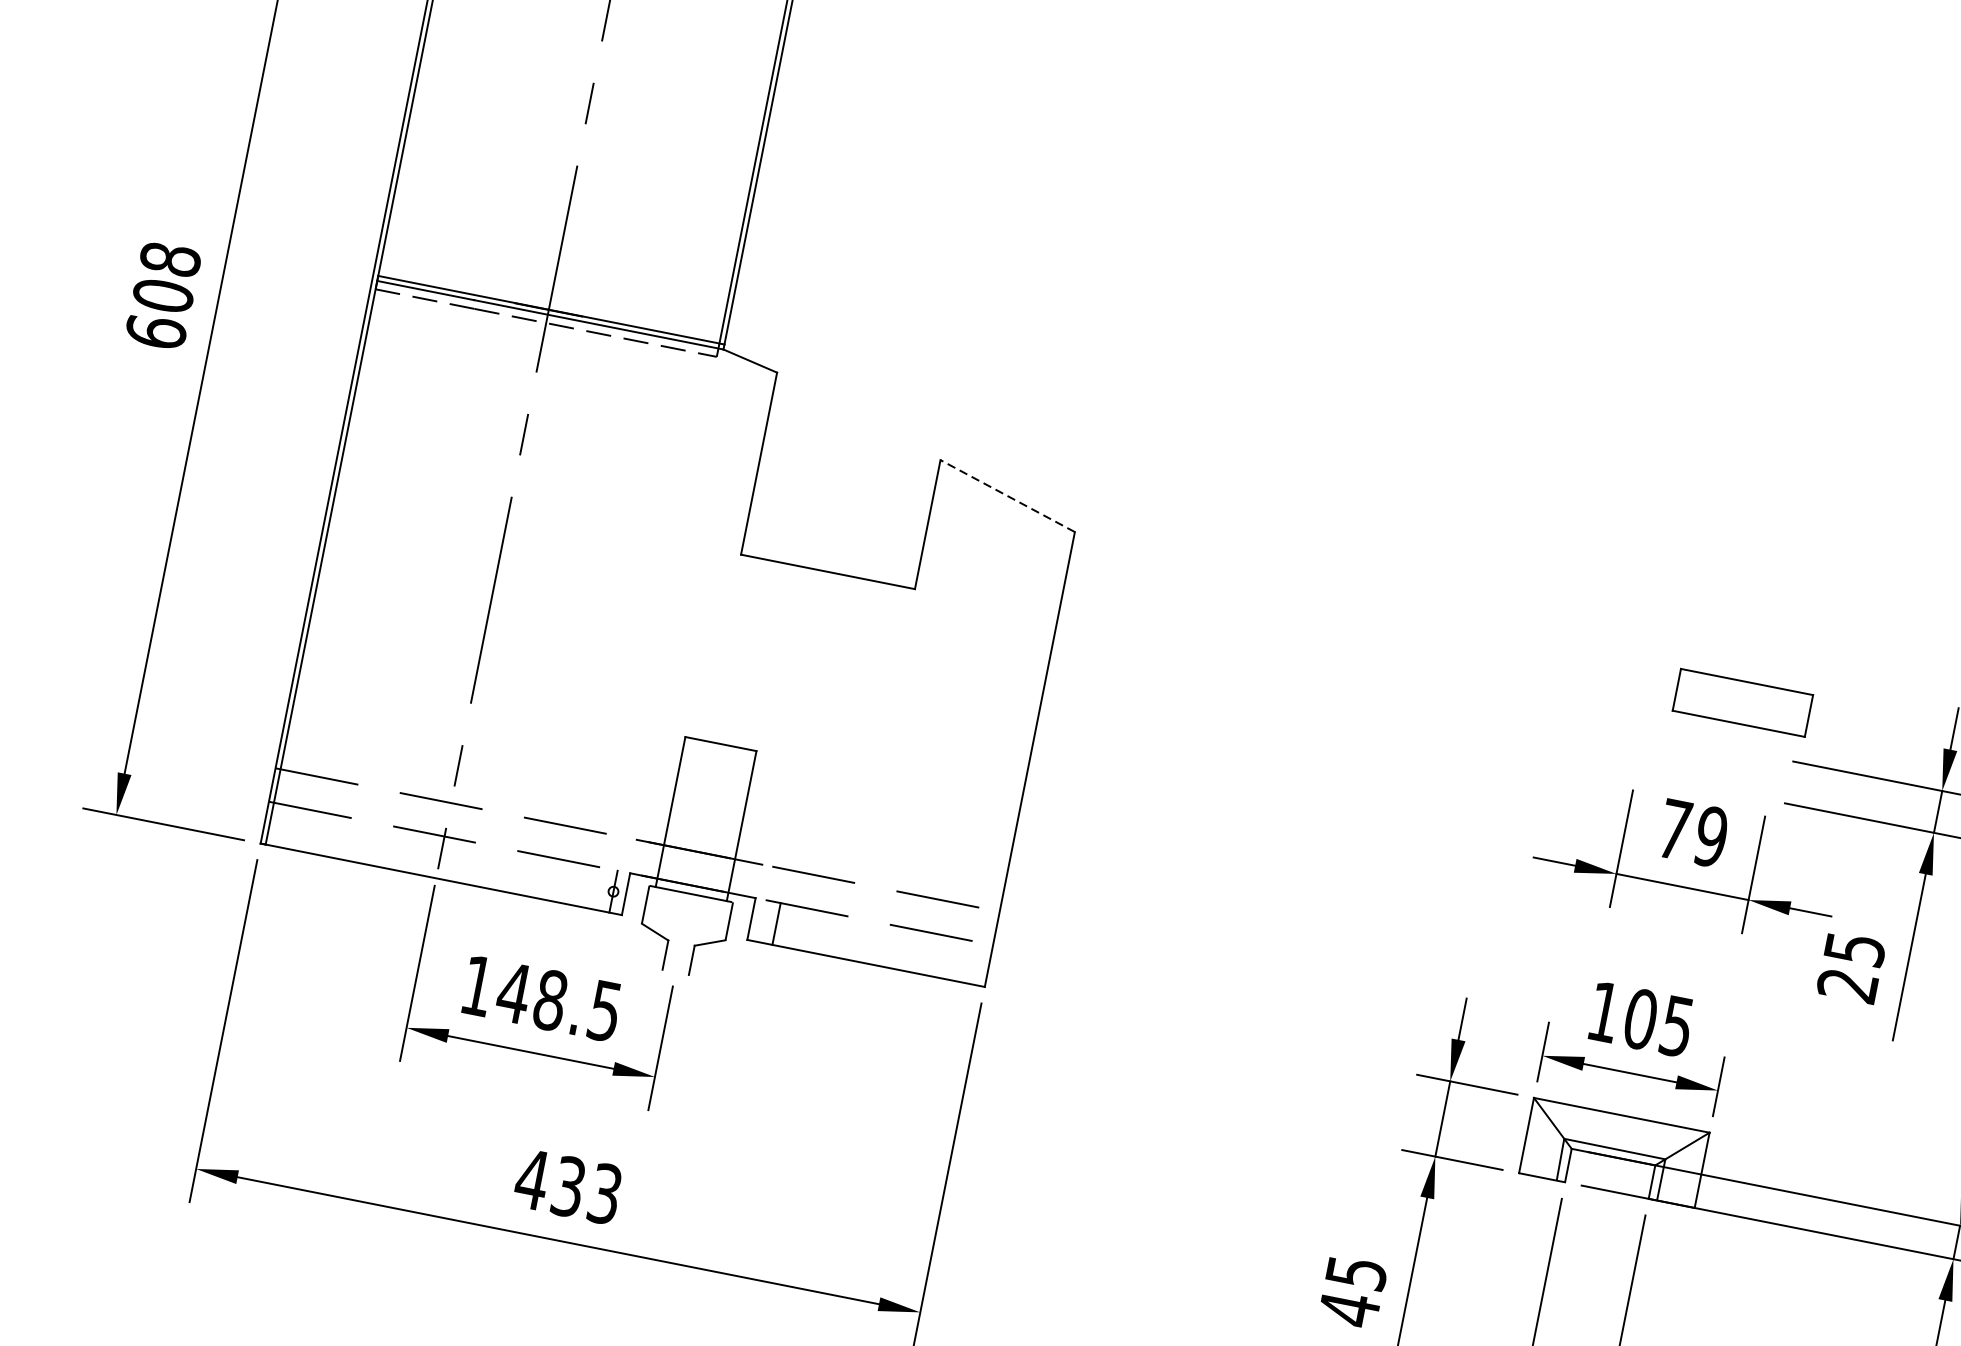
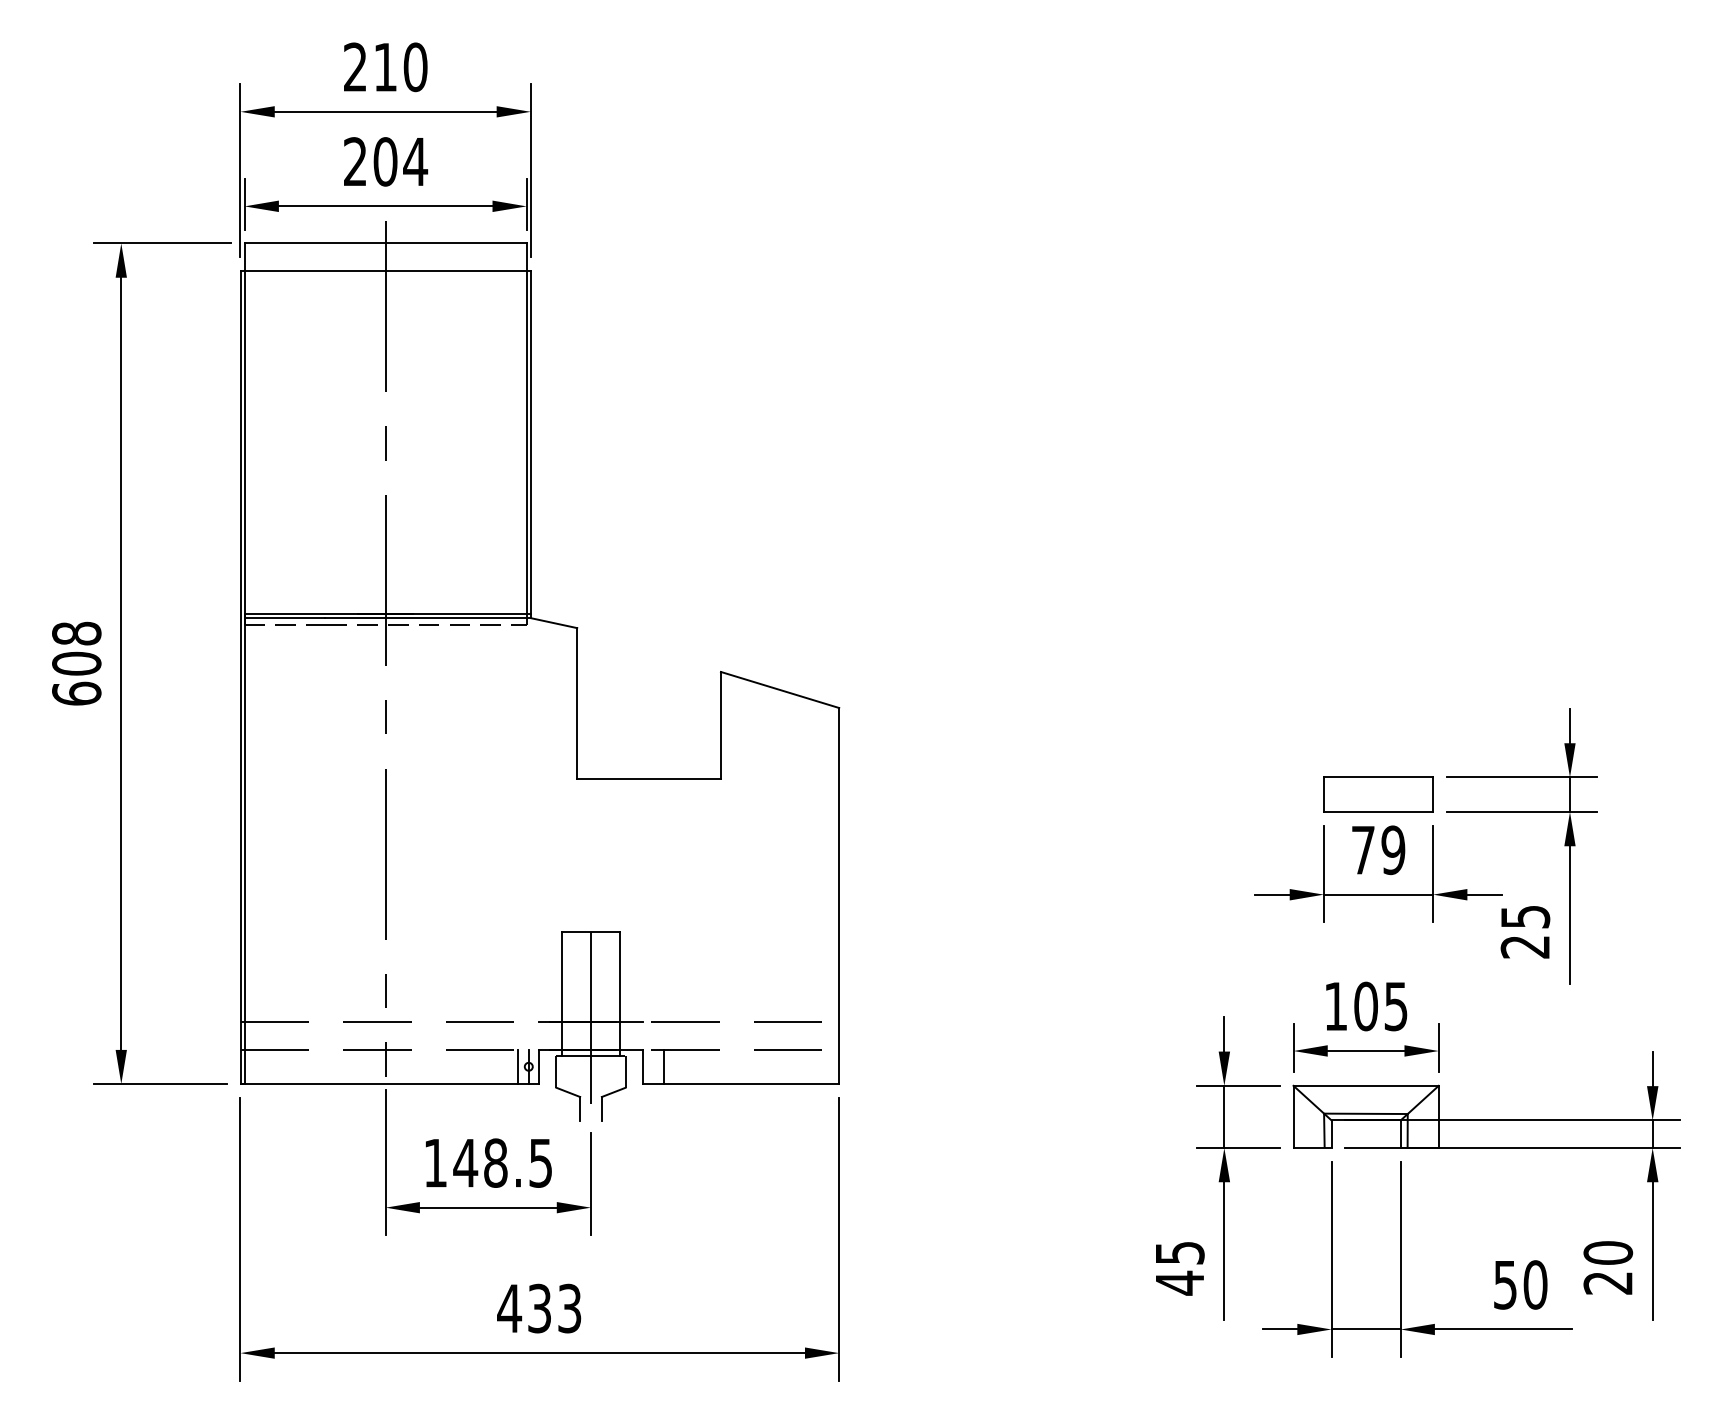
line: (1008, 495) -> (780, 689), dashed -> solid
part: (1742, 702) -> (1378, 794), moved
line: (699, 856) -> (591, 1025), added
line: (601, 888) -> (518, 1066), added

